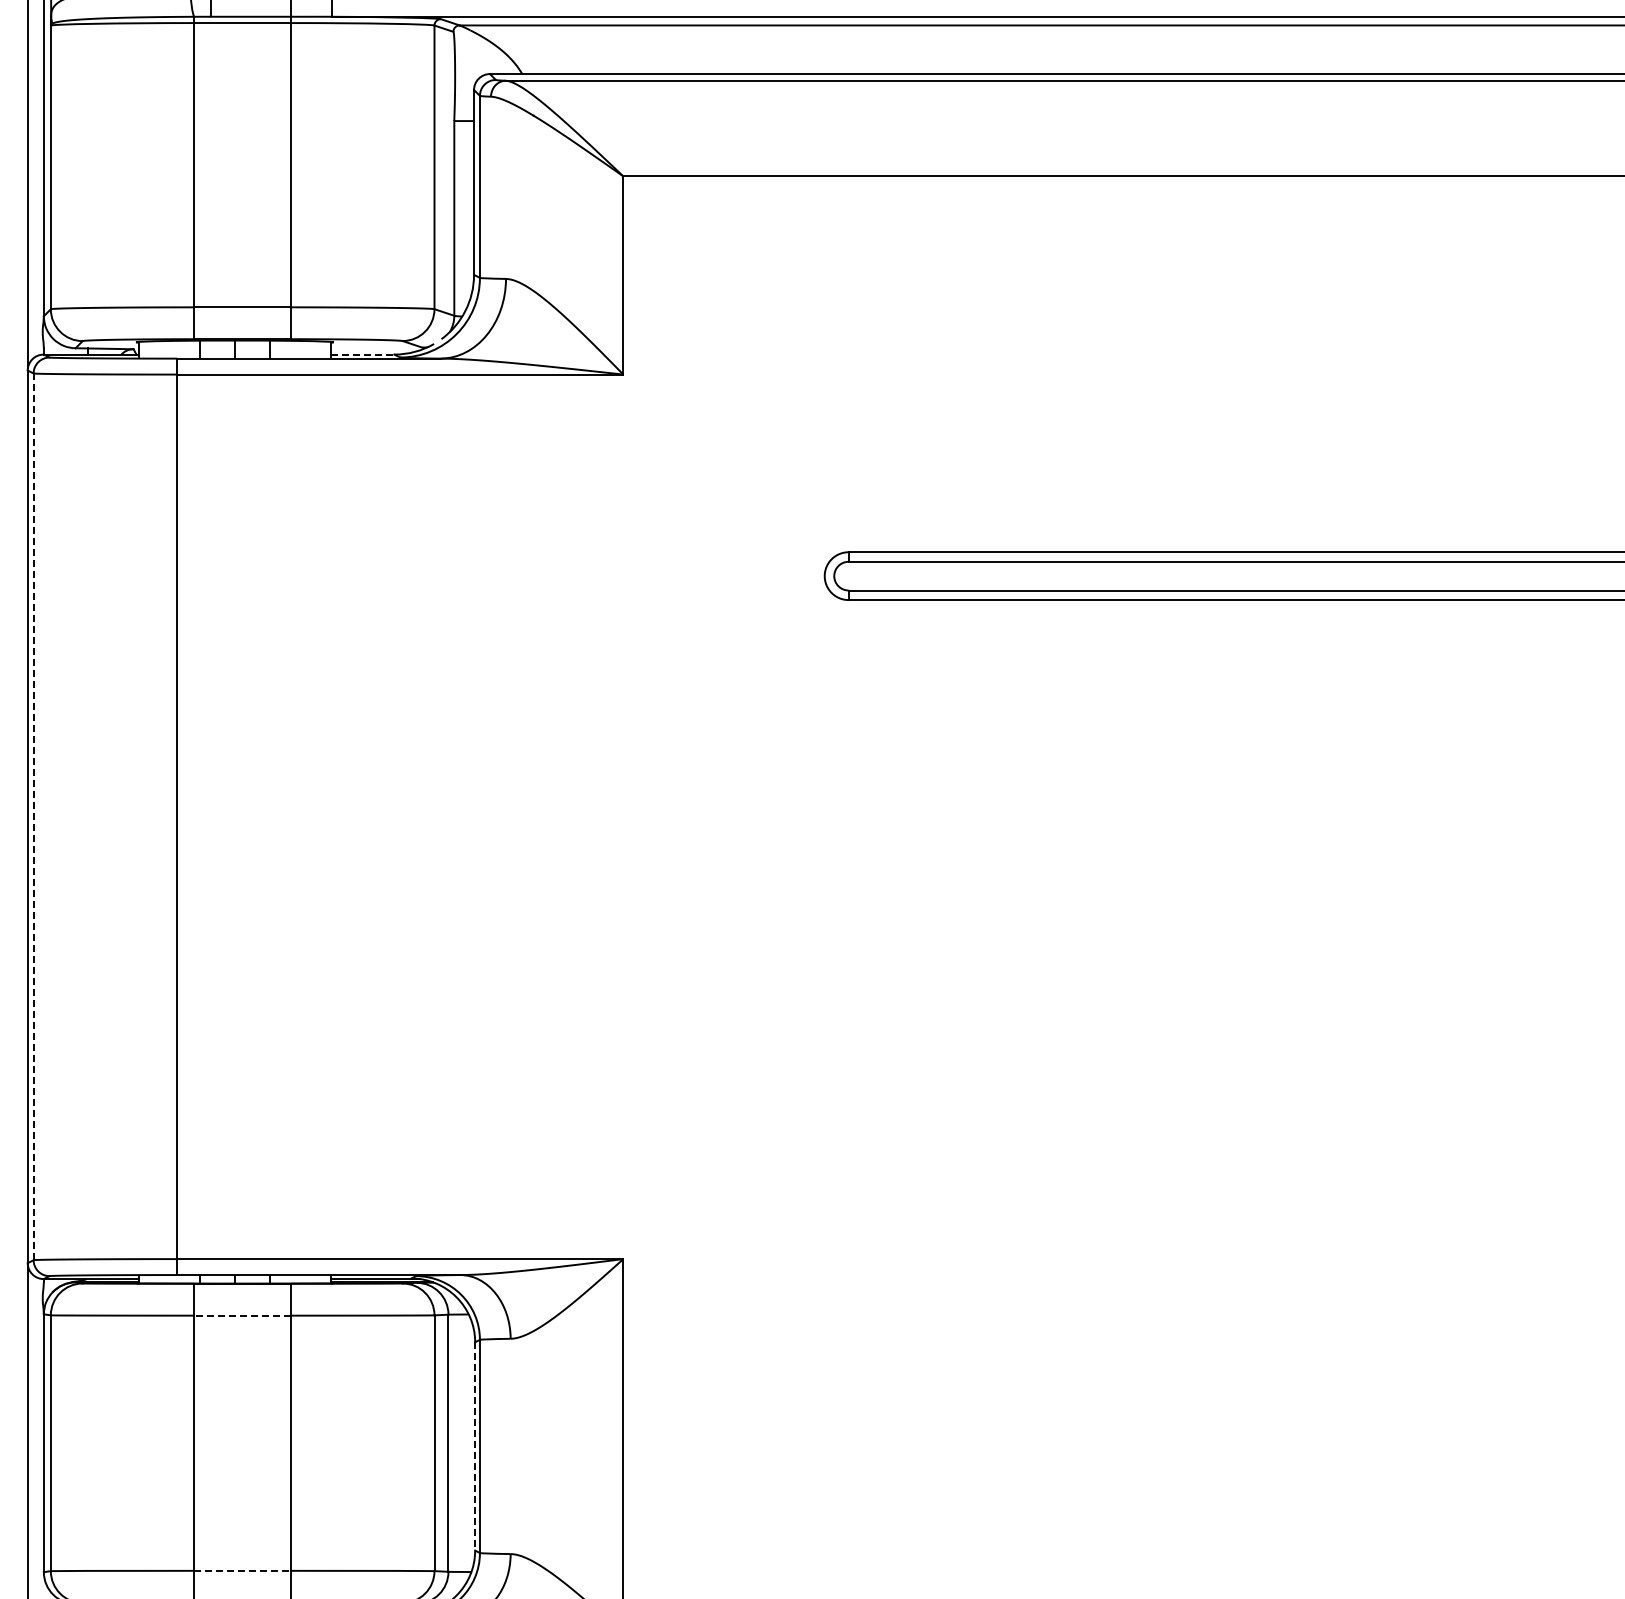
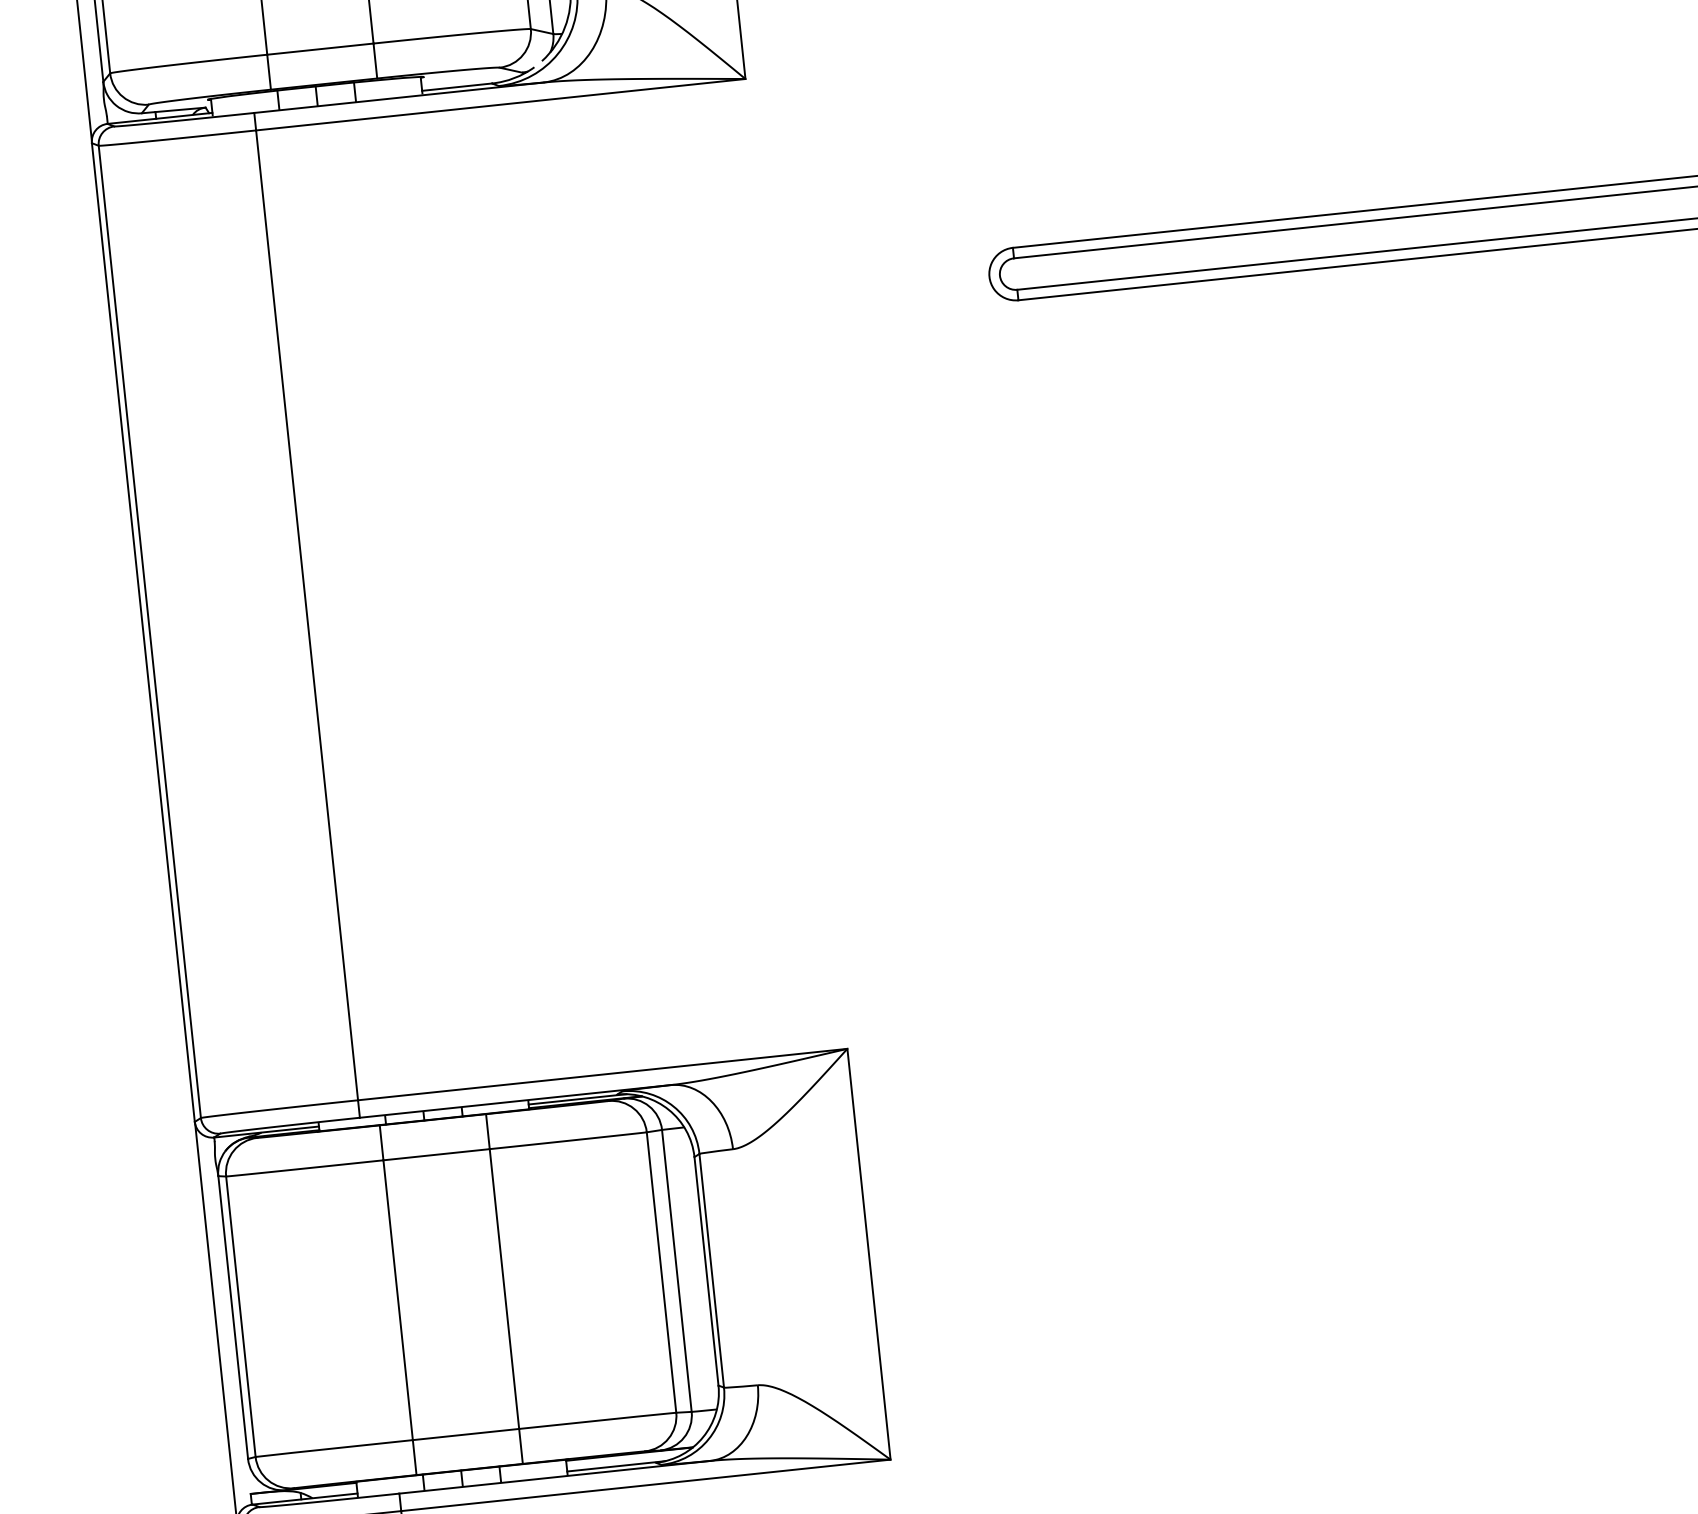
line: (362, 354) -> (457, 87), dashed -> solid
line: (33, 817) -> (149, 632), dashed -> solid
line: (242, 1315) -> (436, 1154), dashed -> solid
line: (475, 1446) -> (706, 1271), dashed -> solid
line: (243, 1570) -> (466, 1434), dashed -> solid

